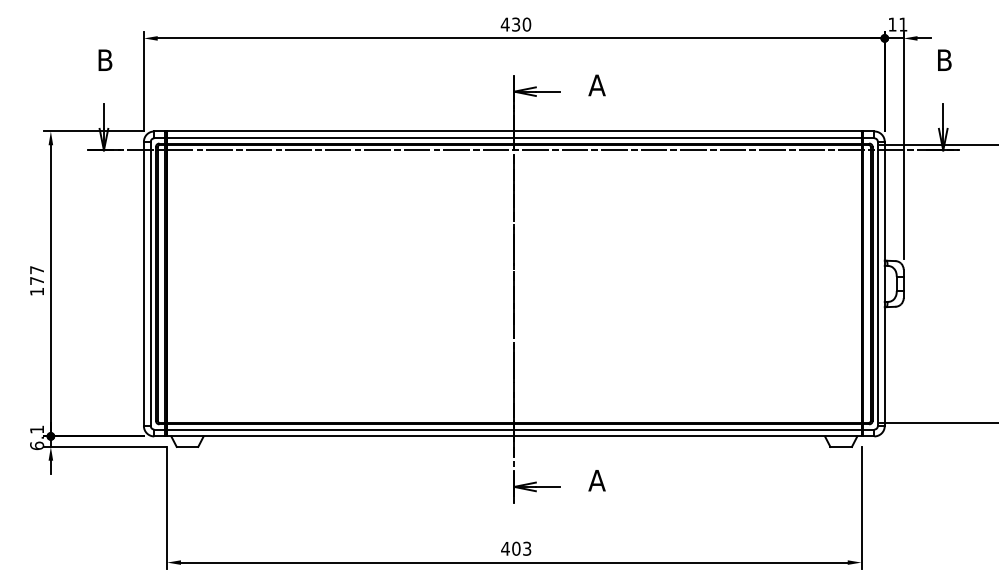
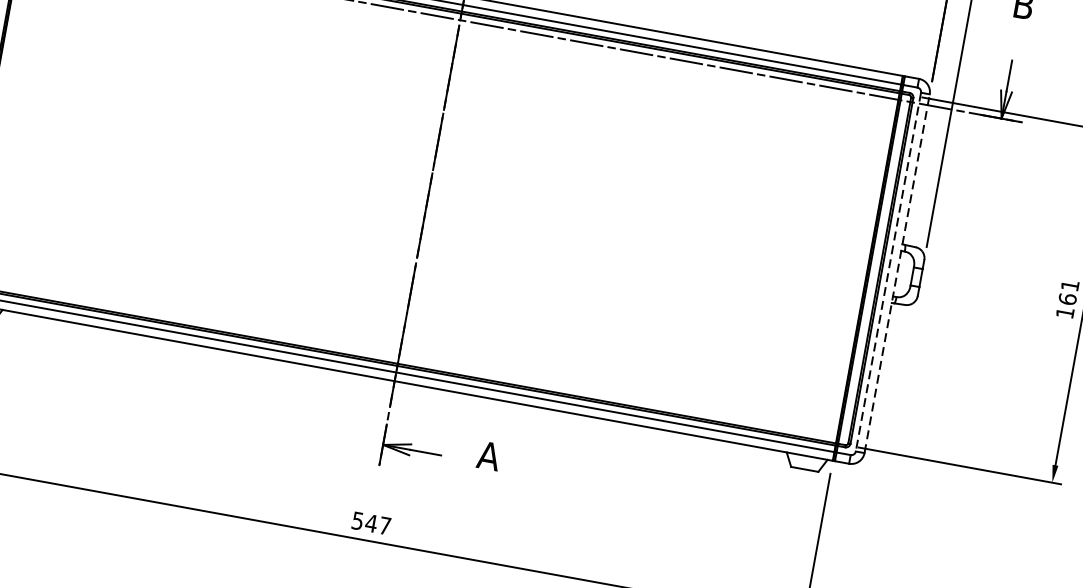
line: (884, 283) -> (896, 273), solid -> dashed
line: (877, 284) -> (887, 272), solid -> dashed
text: (516, 548) -> (371, 523), 403 -> 547

